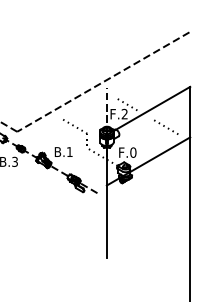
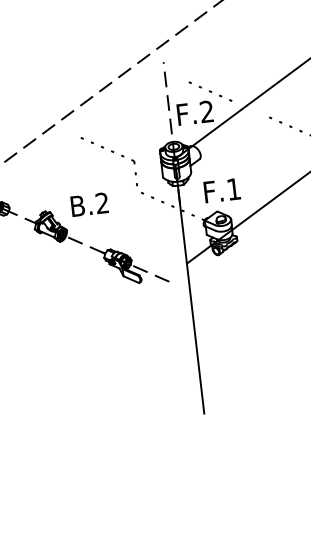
text: (69, 151) -> (101, 202), B.1 -> B.2
text: (133, 152) -> (234, 188), F.0 -> F.1

